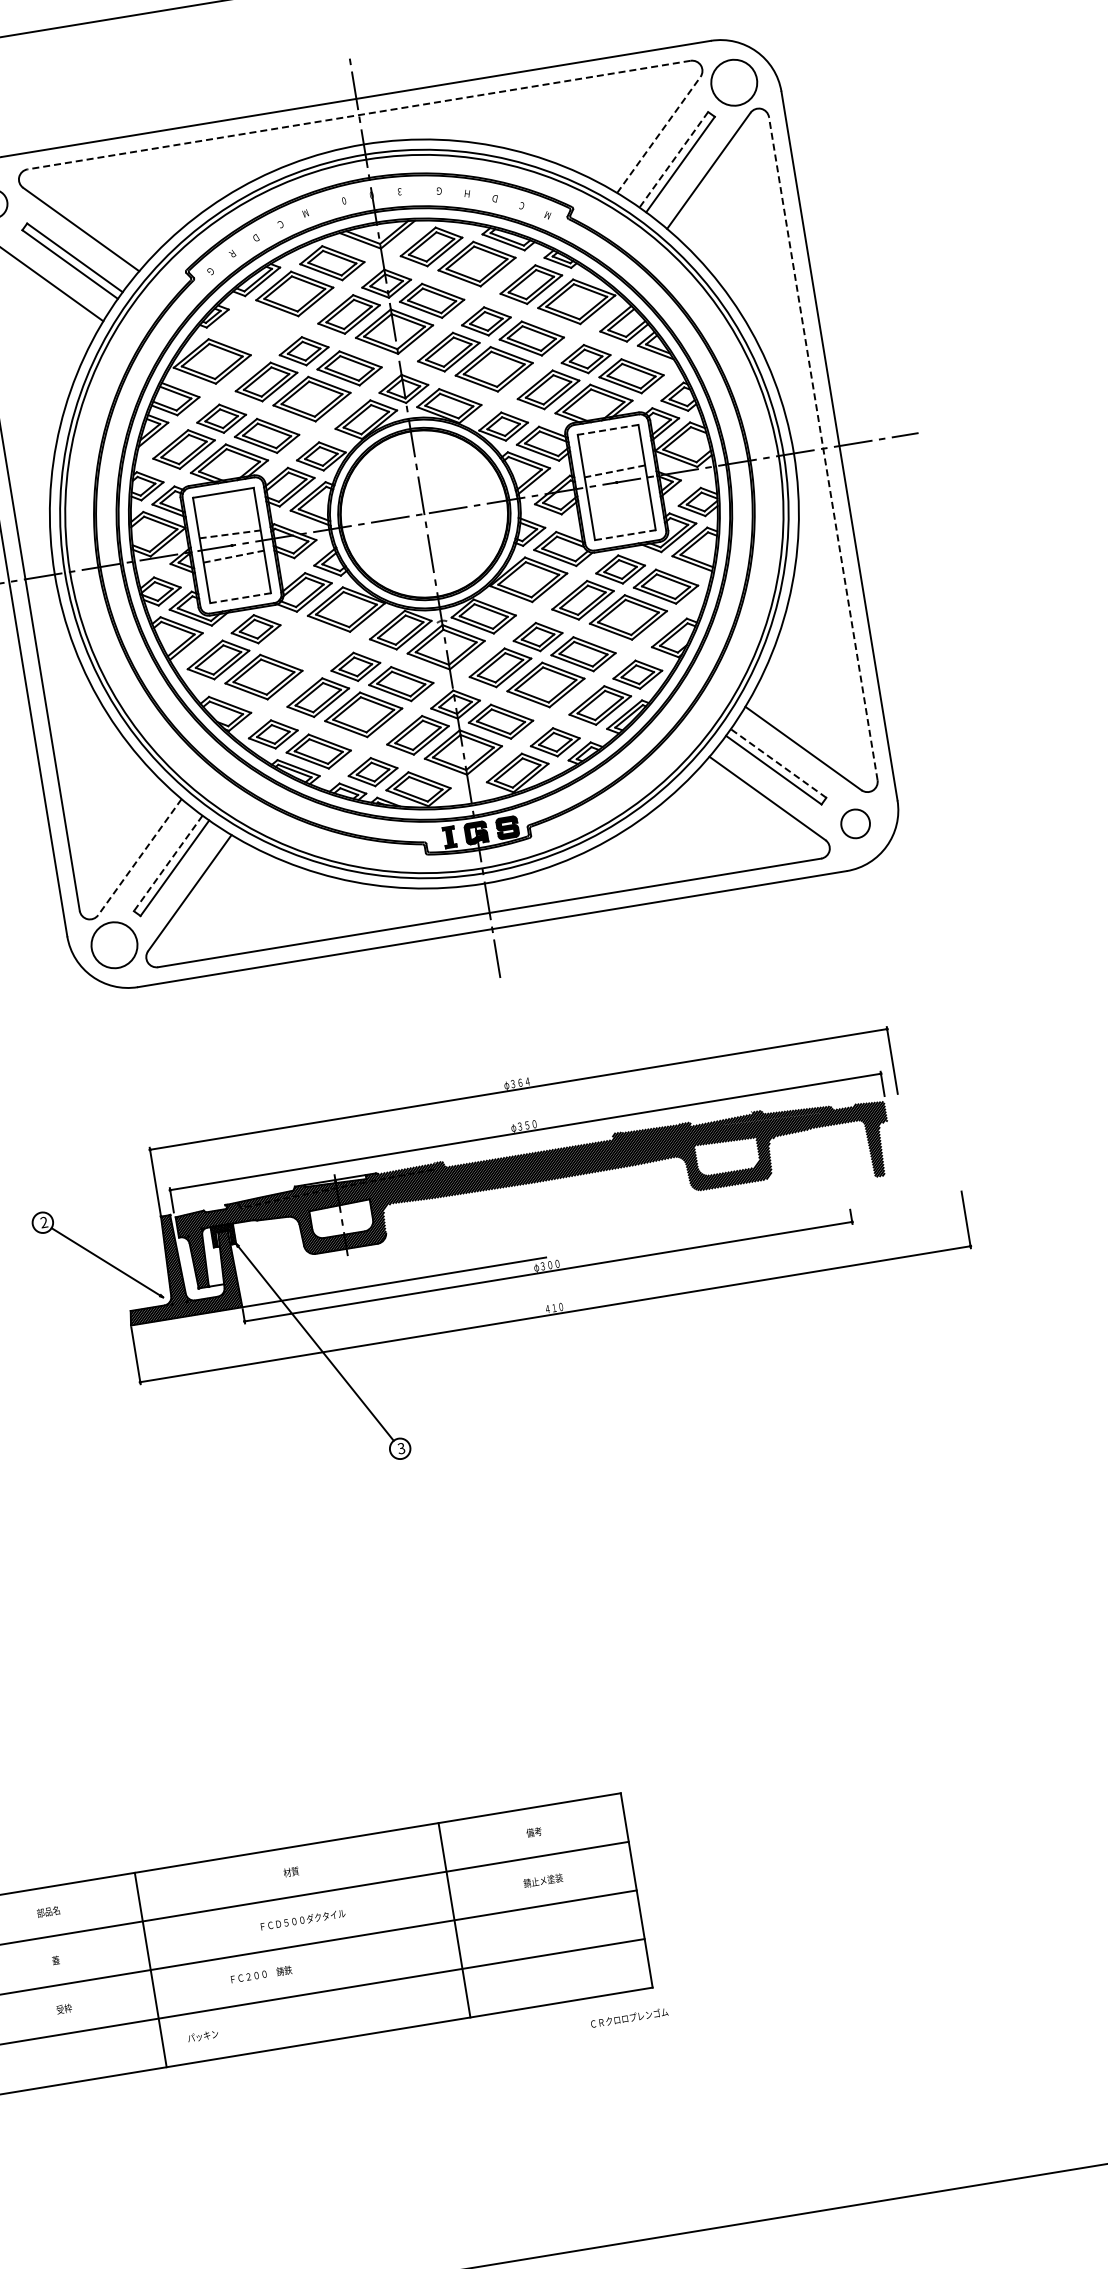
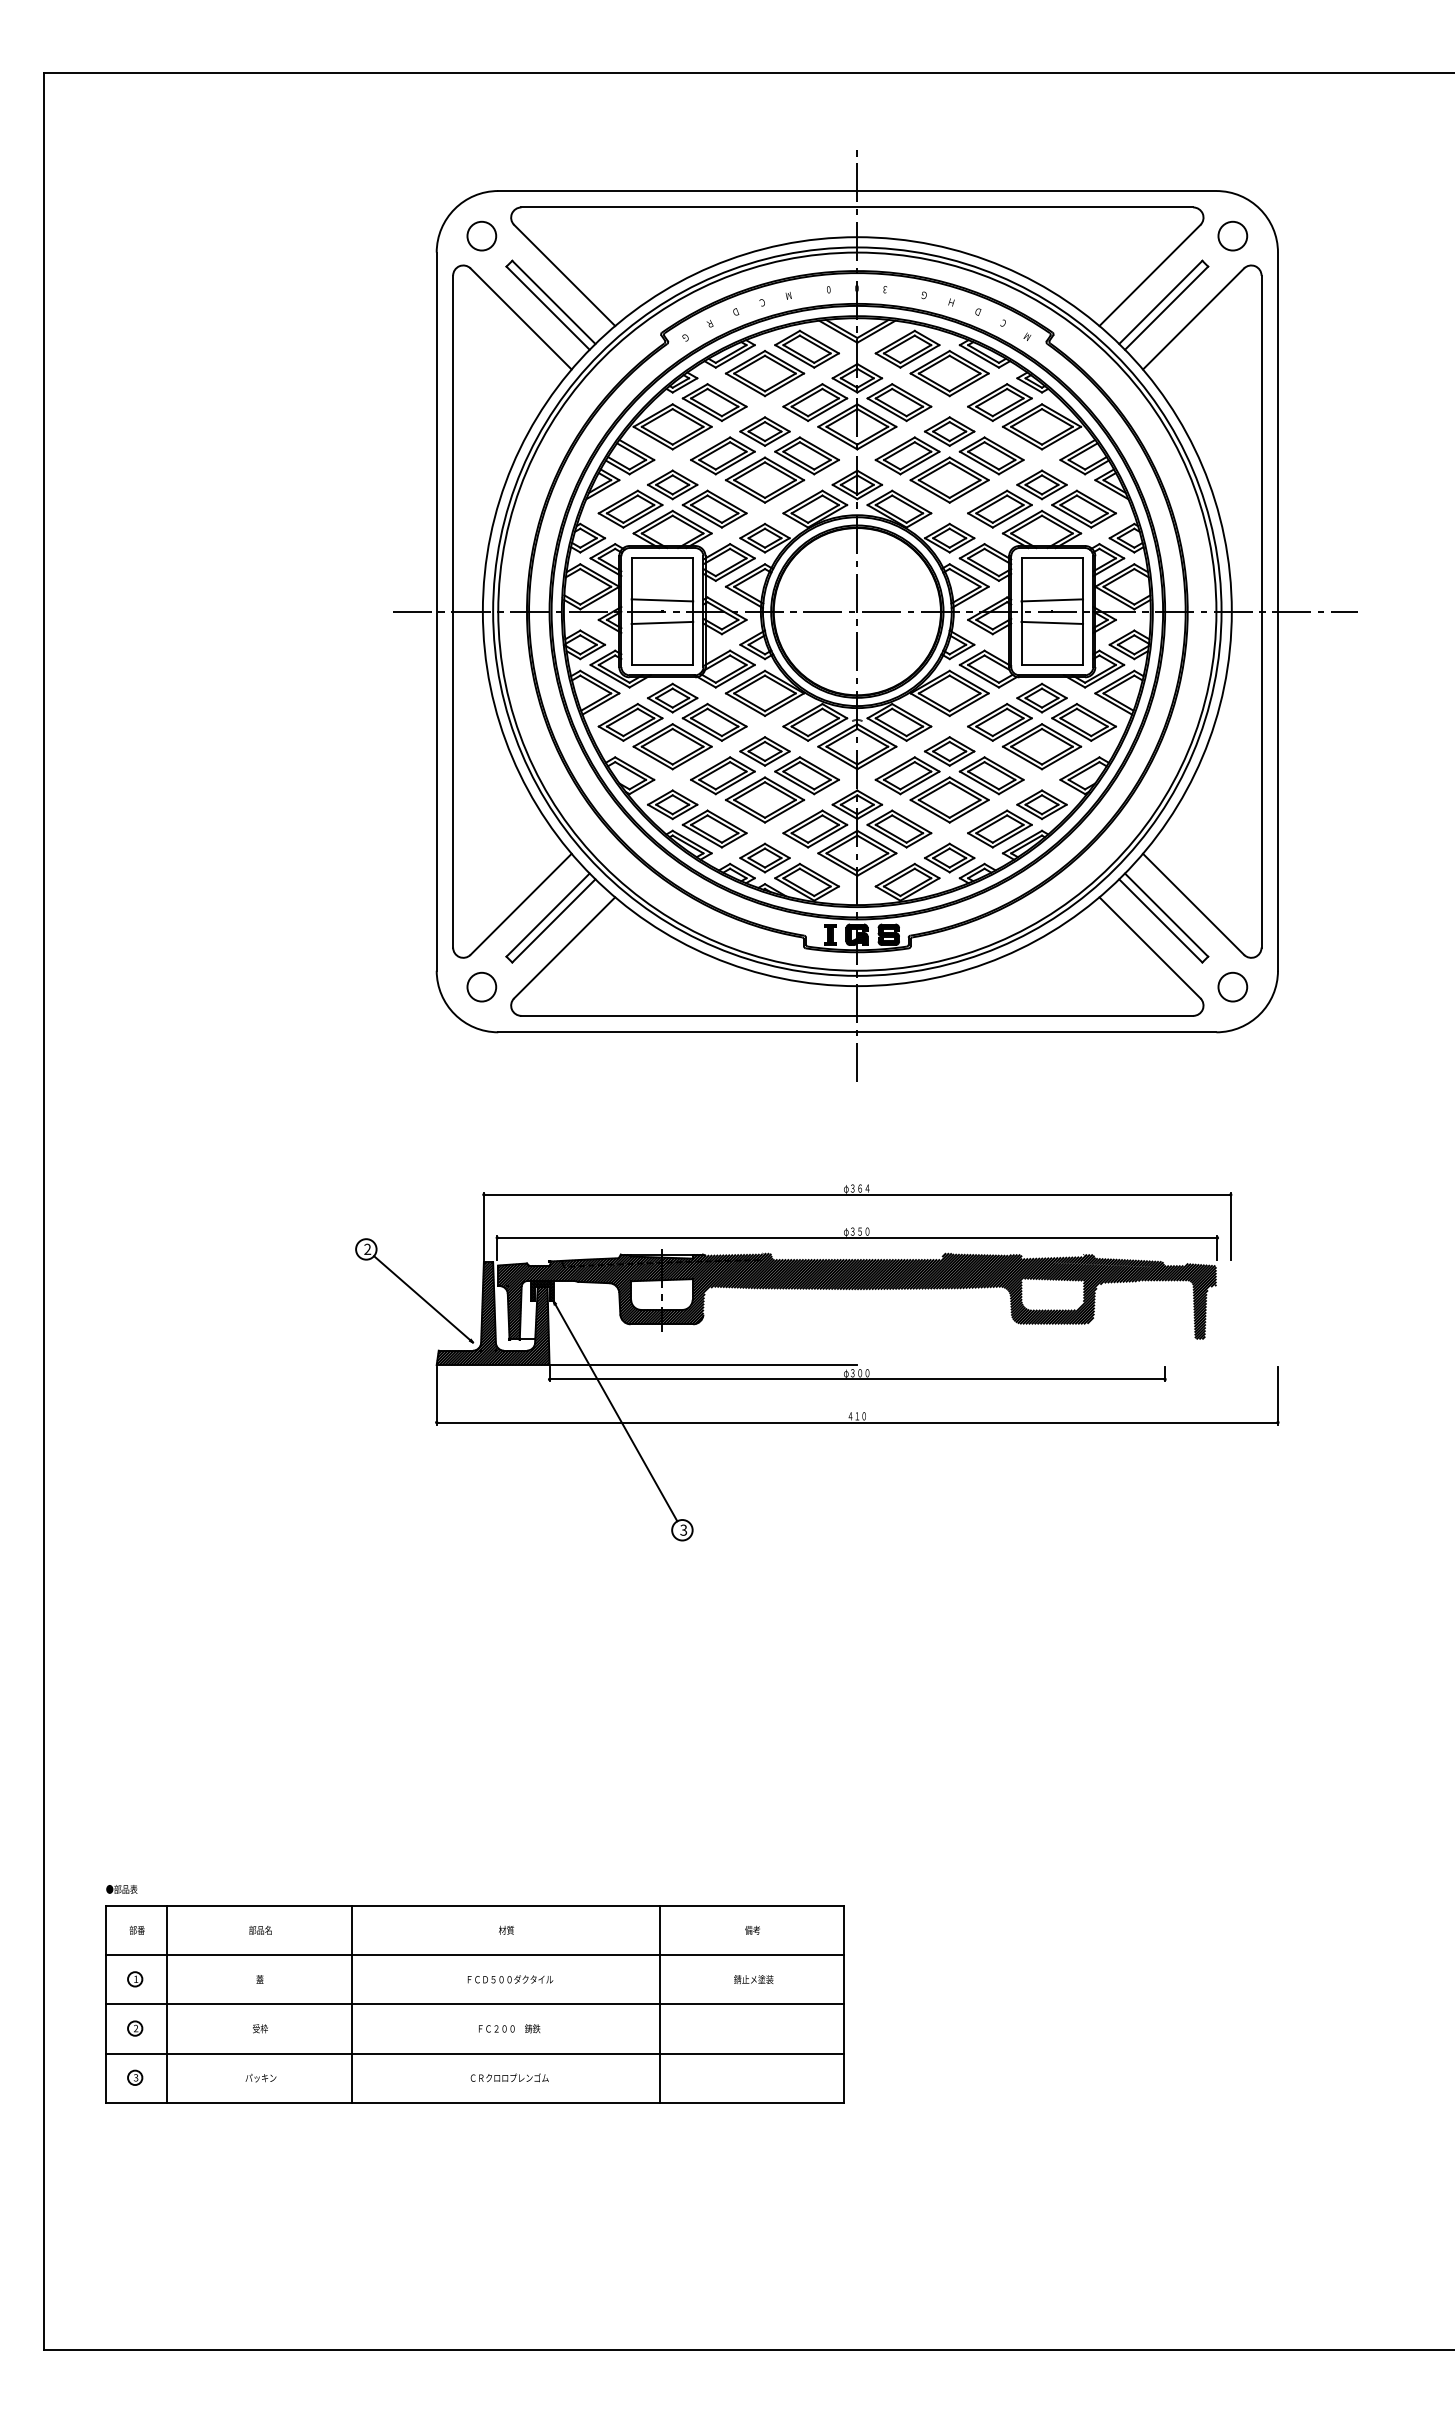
circle: (733, 82) -> (1232, 235), size x0.62
line: (359, 115) -> (857, 207), dashed -> solid
line: (659, 134) -> (1150, 275), dashed -> solid
line: (673, 159) -> (1160, 302), dashed -> solid
part: (249, 330) -> (714, 402), added
line: (608, 430) -> (1052, 558), dashed -> solid
line: (823, 448) -> (1261, 611), dashed -> solid
line: (615, 471) -> (1052, 600), dashed -> solid
line: (618, 493) -> (1052, 622), added
line: (230, 534) -> (662, 600), dashed -> solid
line: (625, 535) -> (1052, 665), dashed -> solid
line: (233, 556) -> (662, 622), dashed -> solid
line: (240, 598) -> (662, 665), dashed -> solid
part: (301, 645) -> (714, 721), added
line: (778, 763) -> (1166, 915), dashed -> solid
line: (139, 857) -> (520, 904), dashed -> solid
line: (168, 863) -> (548, 915), dashed -> solid
circle: (114, 944) -> (481, 986), size x0.62
text: (261, 1974) -> (509, 2028), moved
text: (629, 2017) -> (509, 2077), moved
text: (202, 2035) -> (260, 2077), moved

